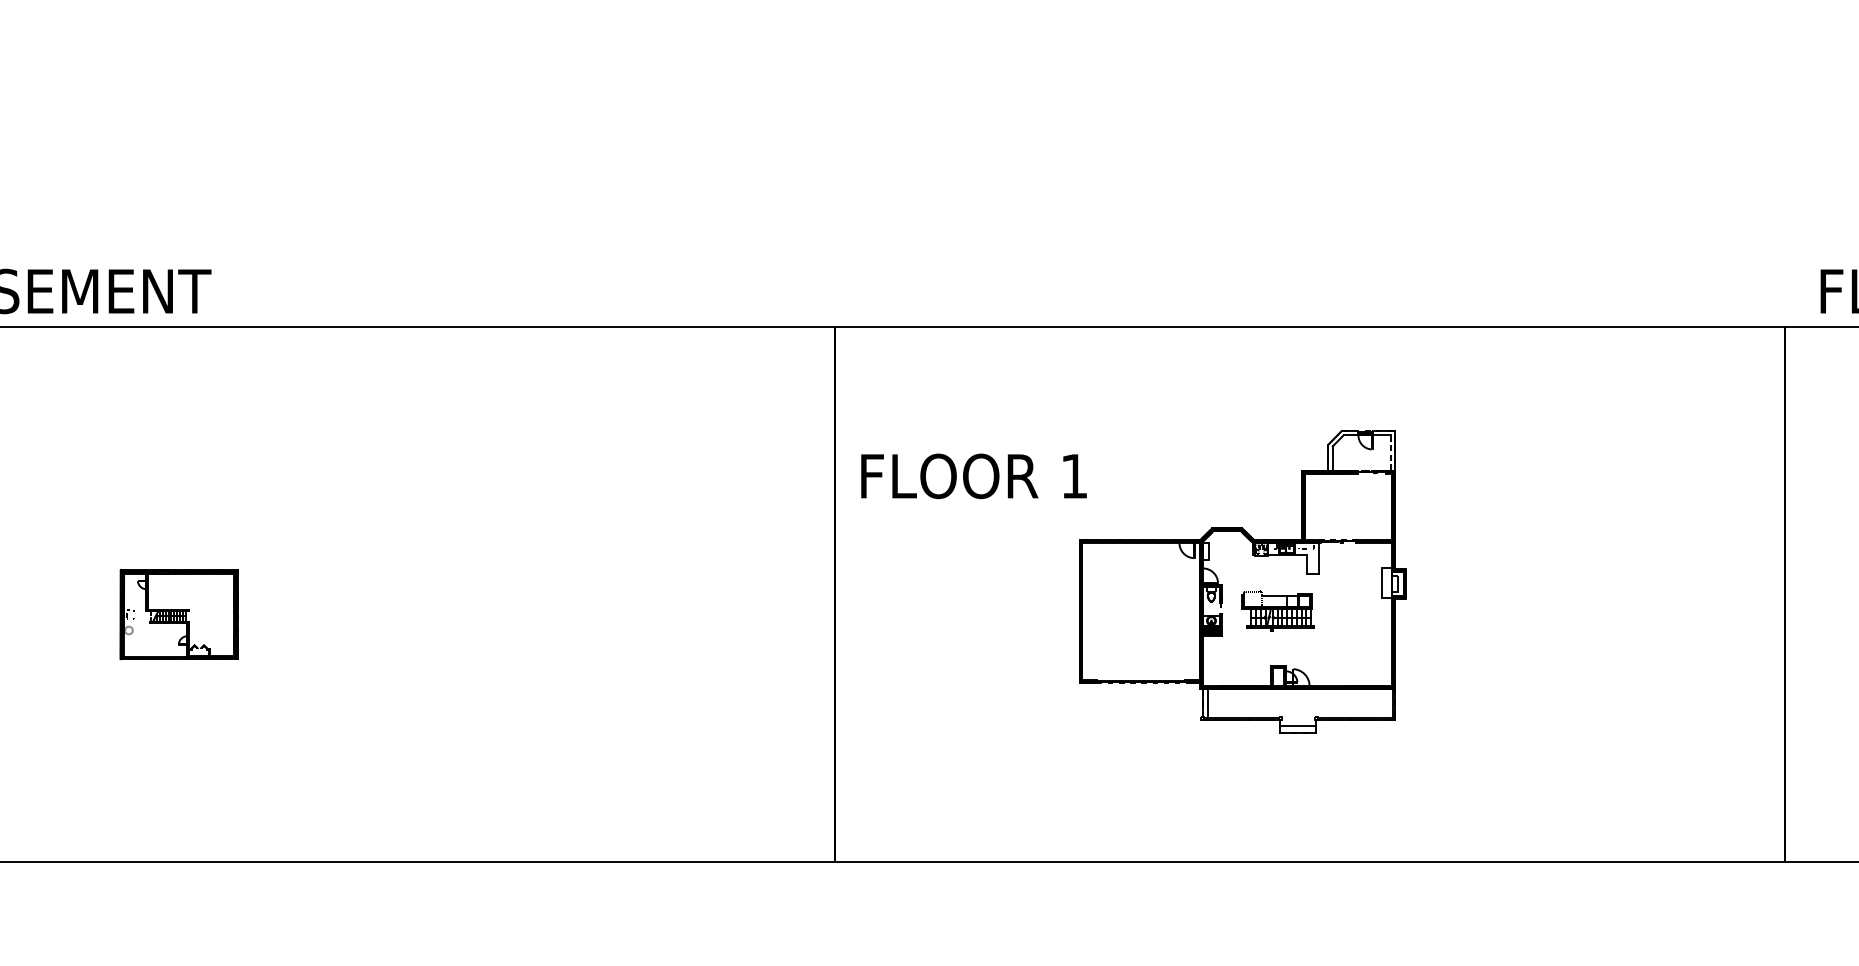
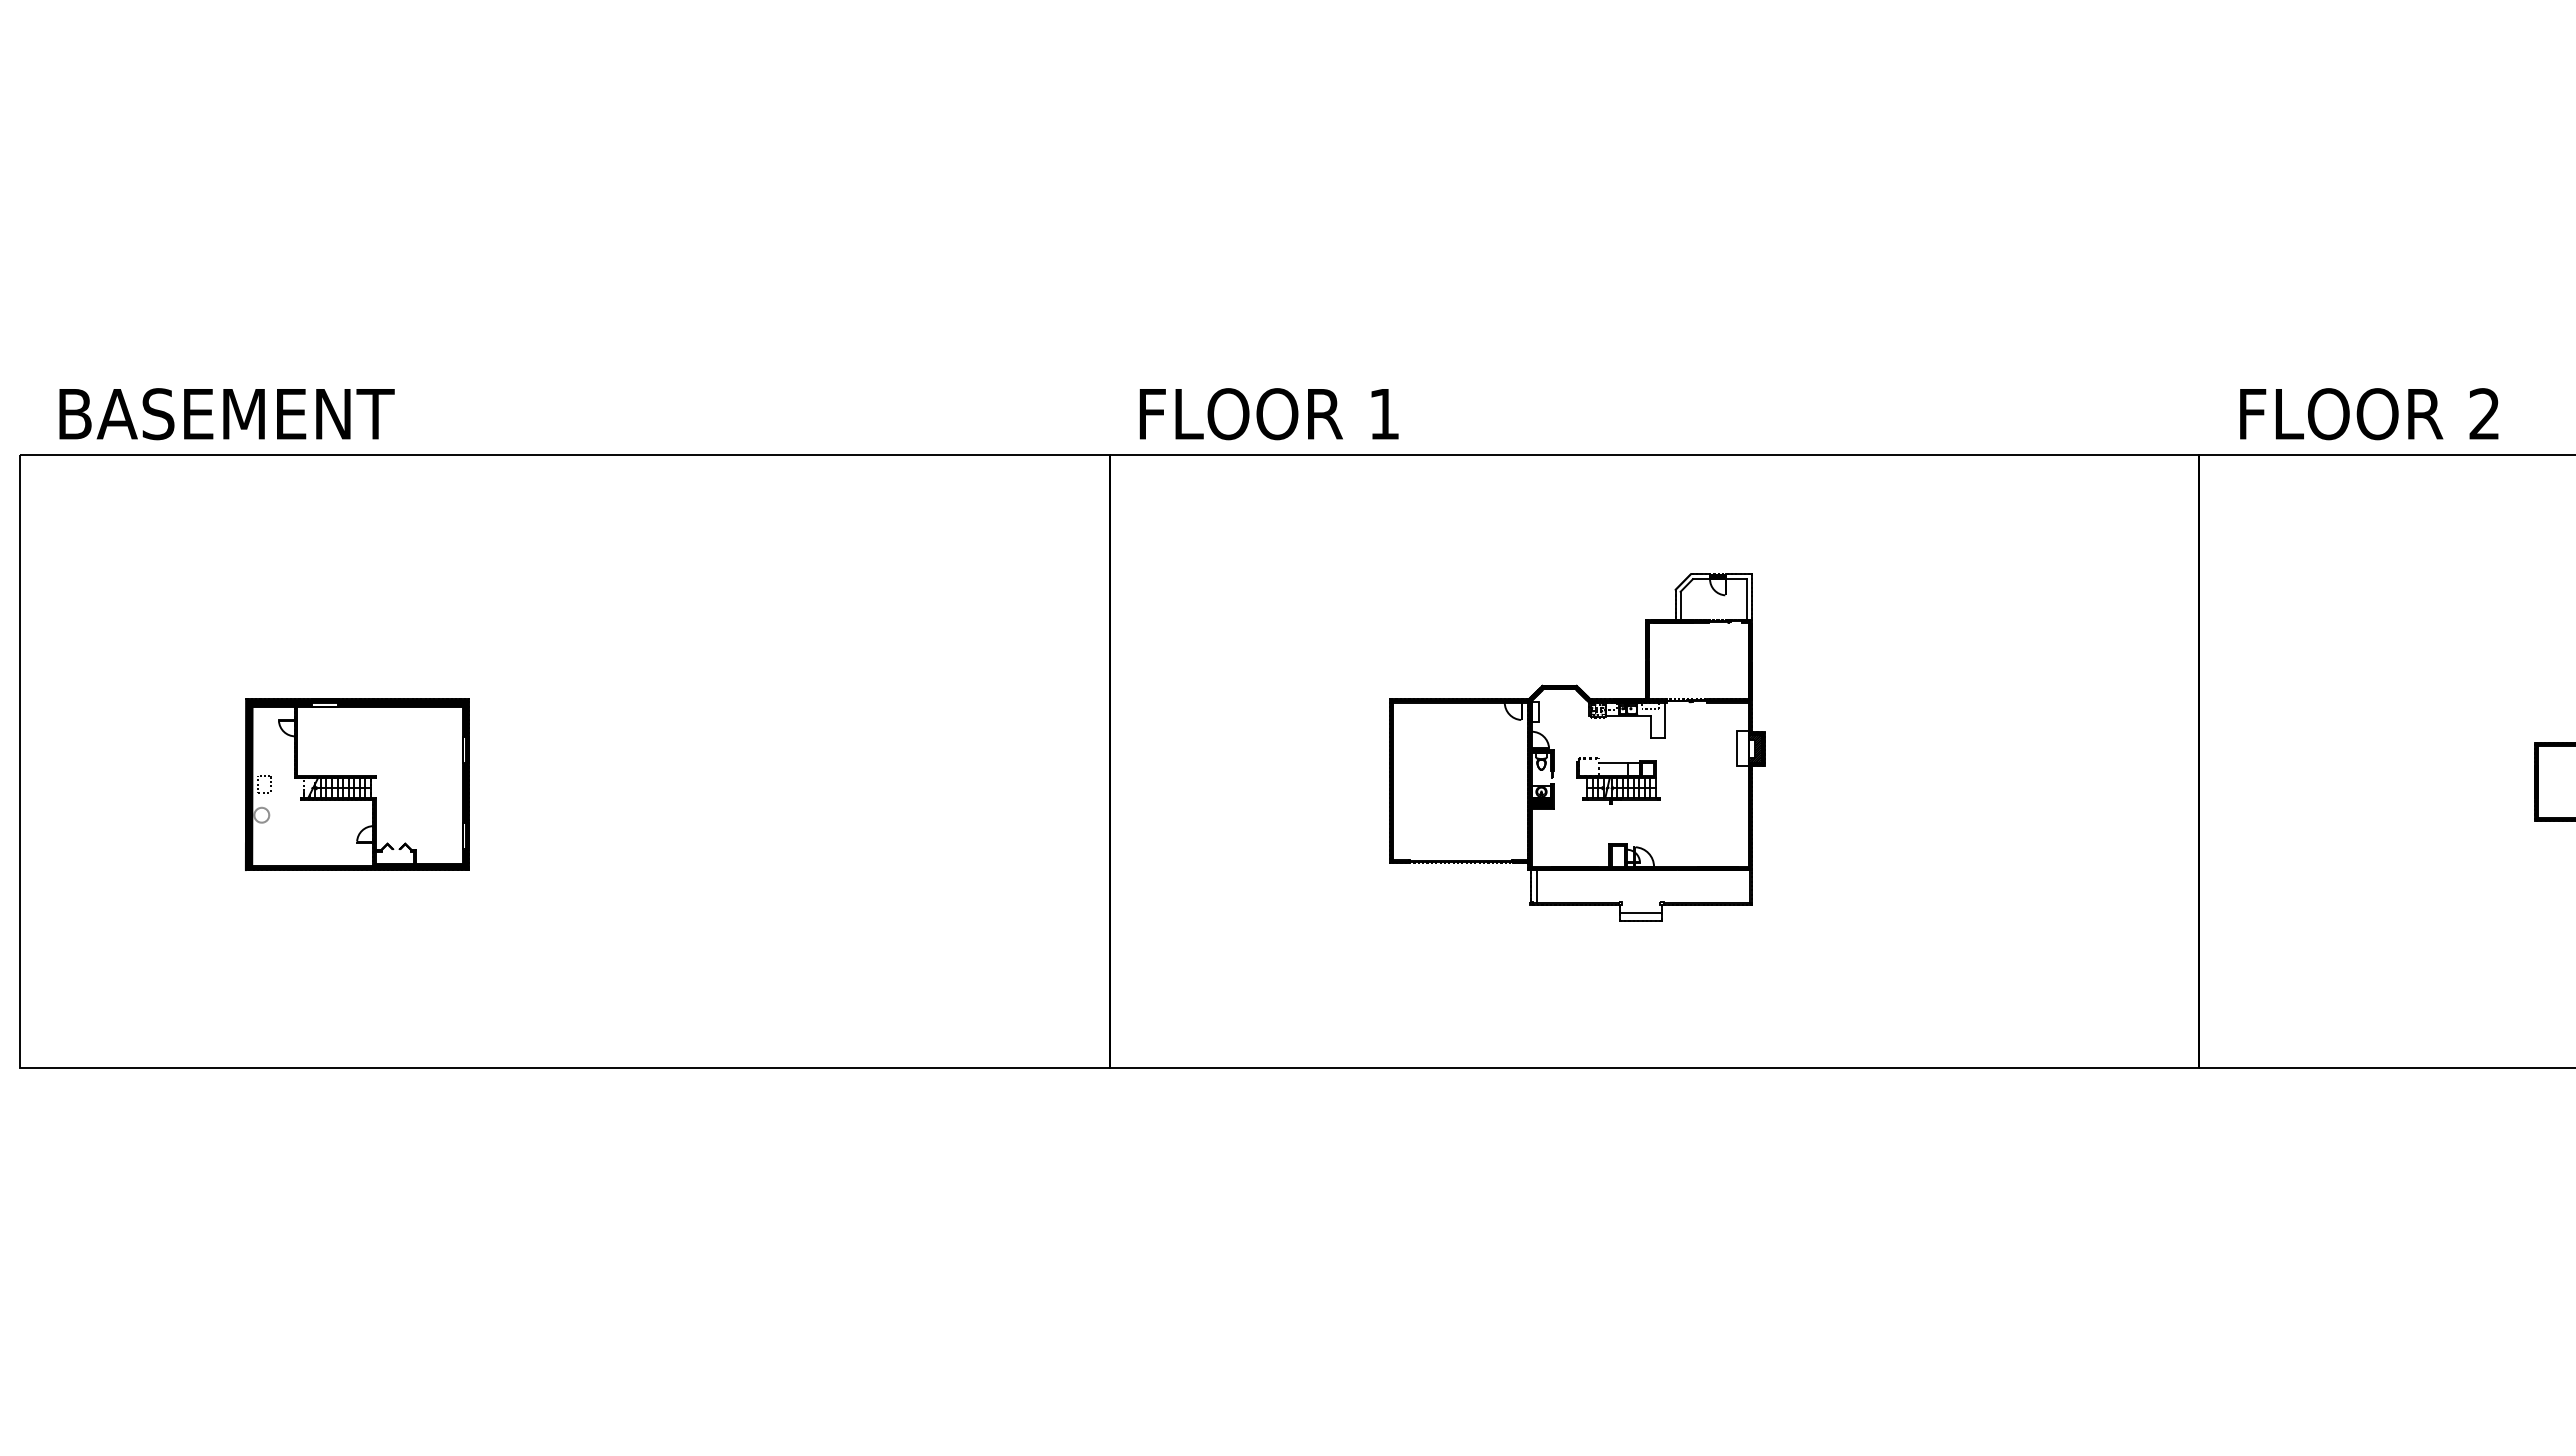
line: (1390, 453) -> (1746, 600), dashed -> solid
text: (973, 476) -> (1268, 414), moved
hatch: (1397, 583) -> (1754, 749), added
part: (179, 614) -> (357, 784), size x1.67

